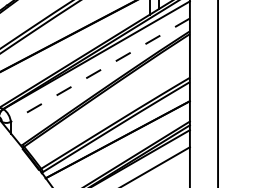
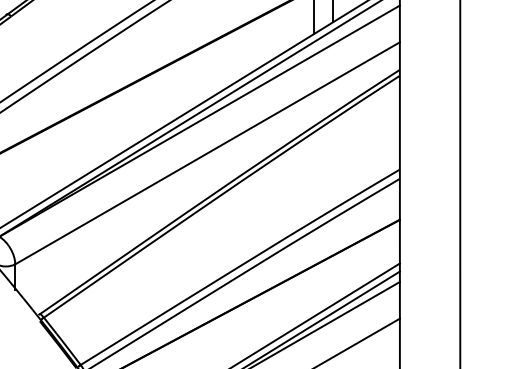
line: (99, 70) -> (205, 153), dashed -> solid

